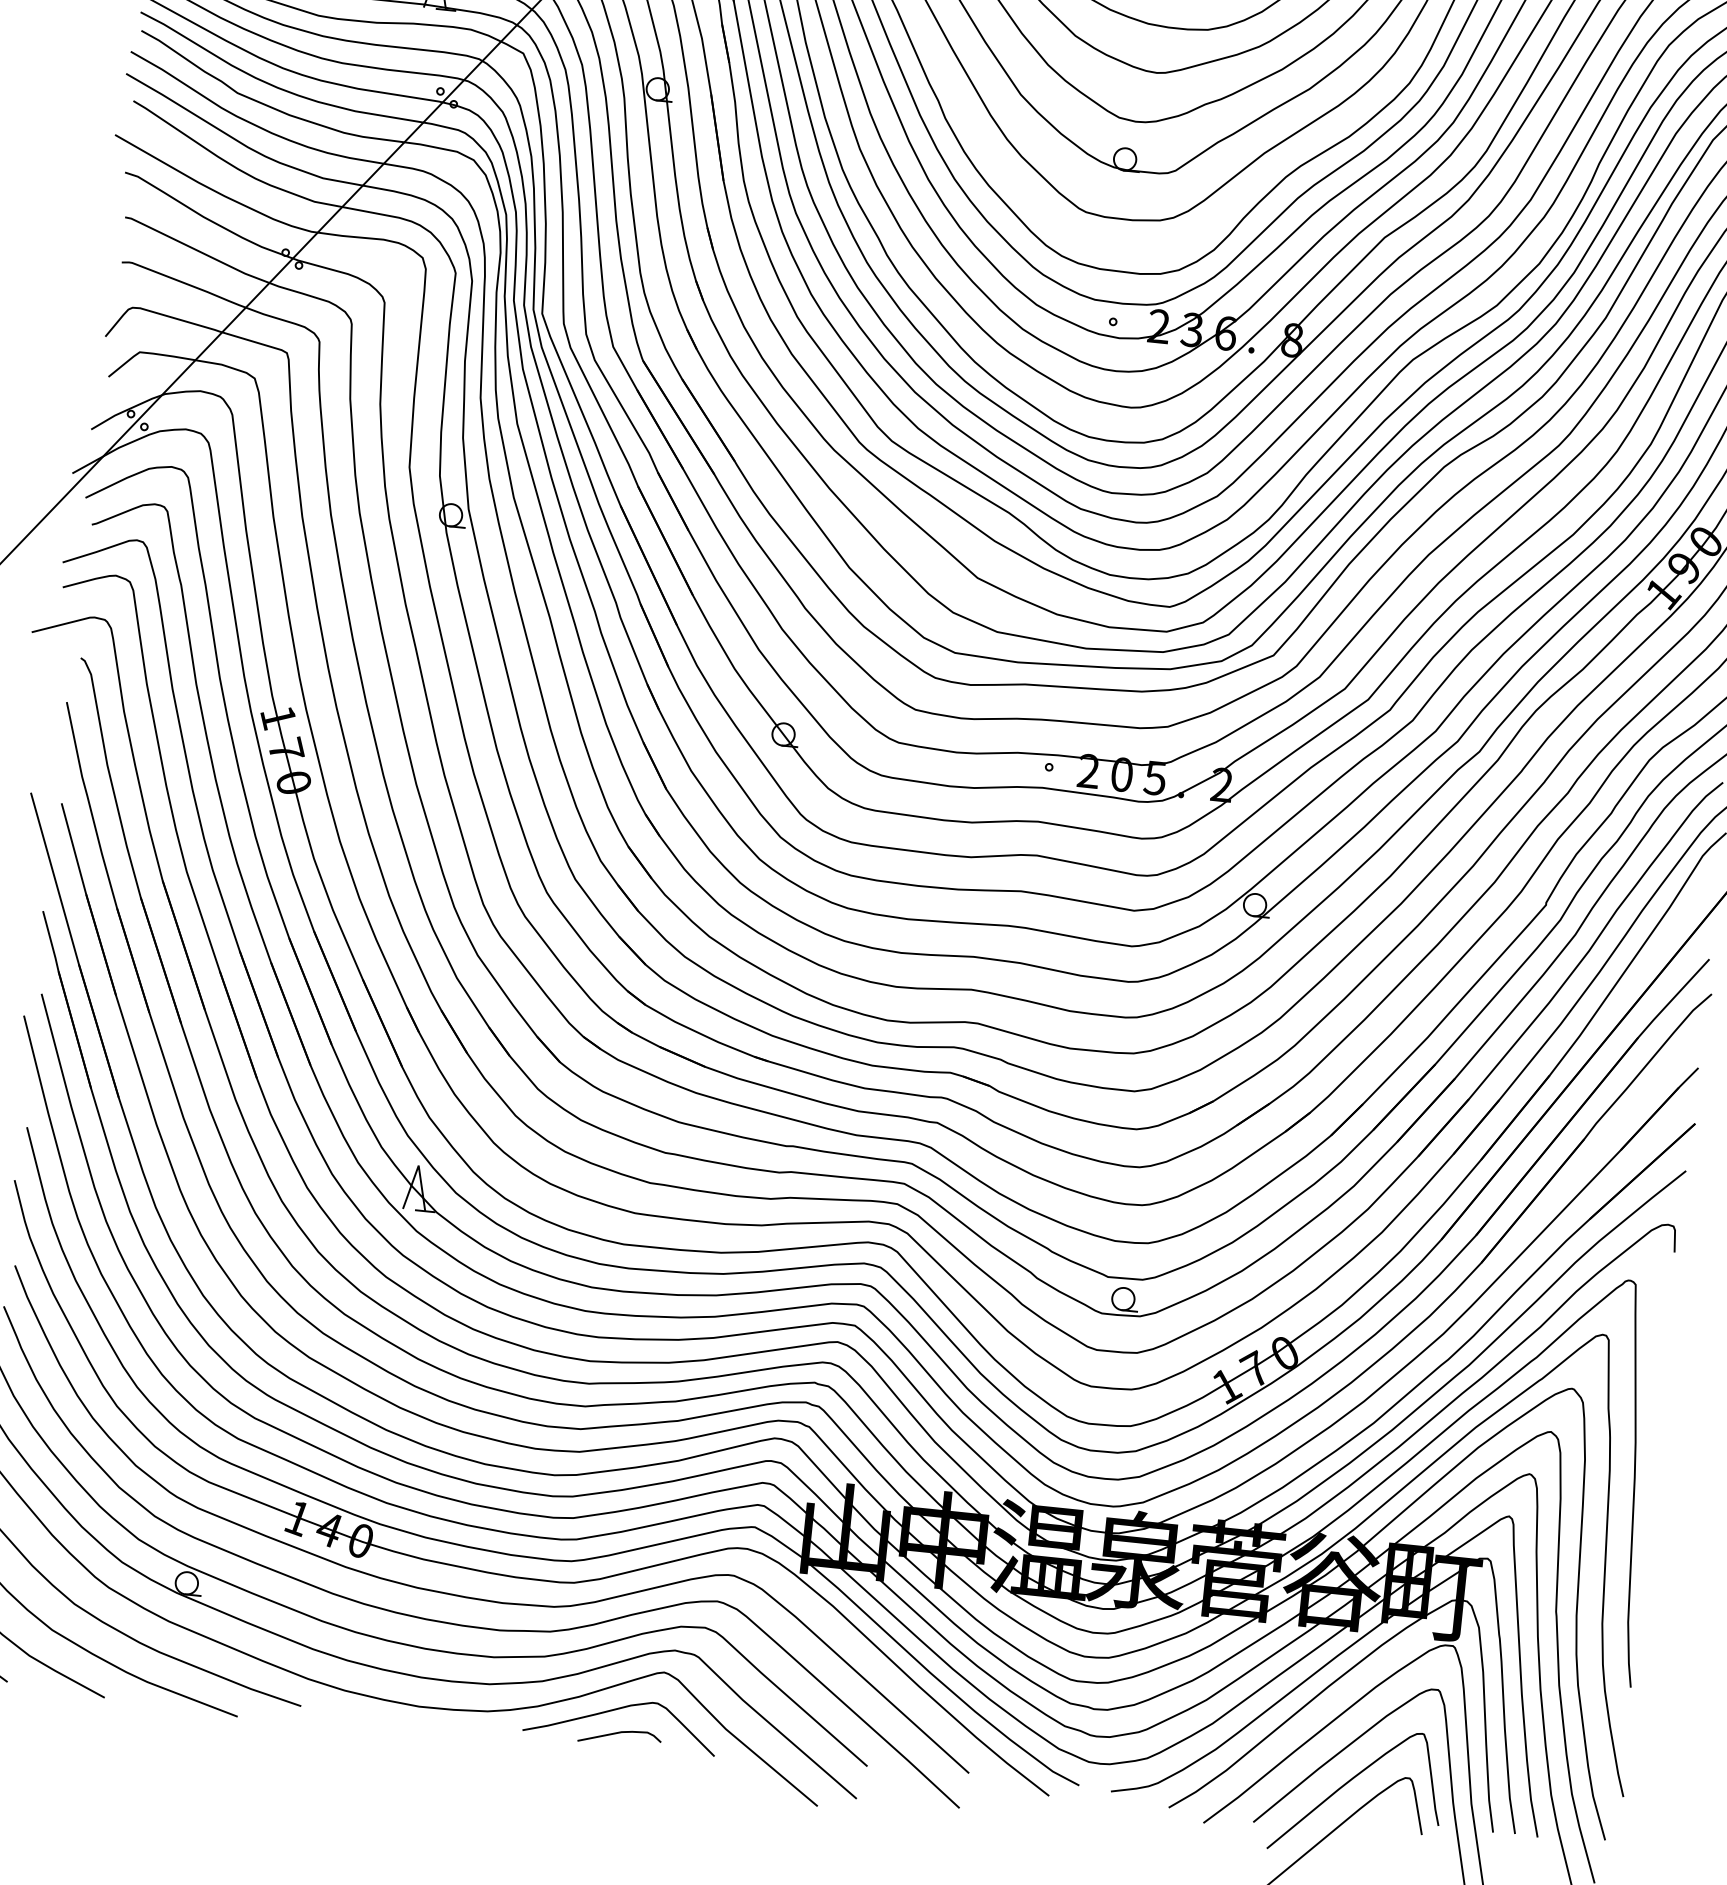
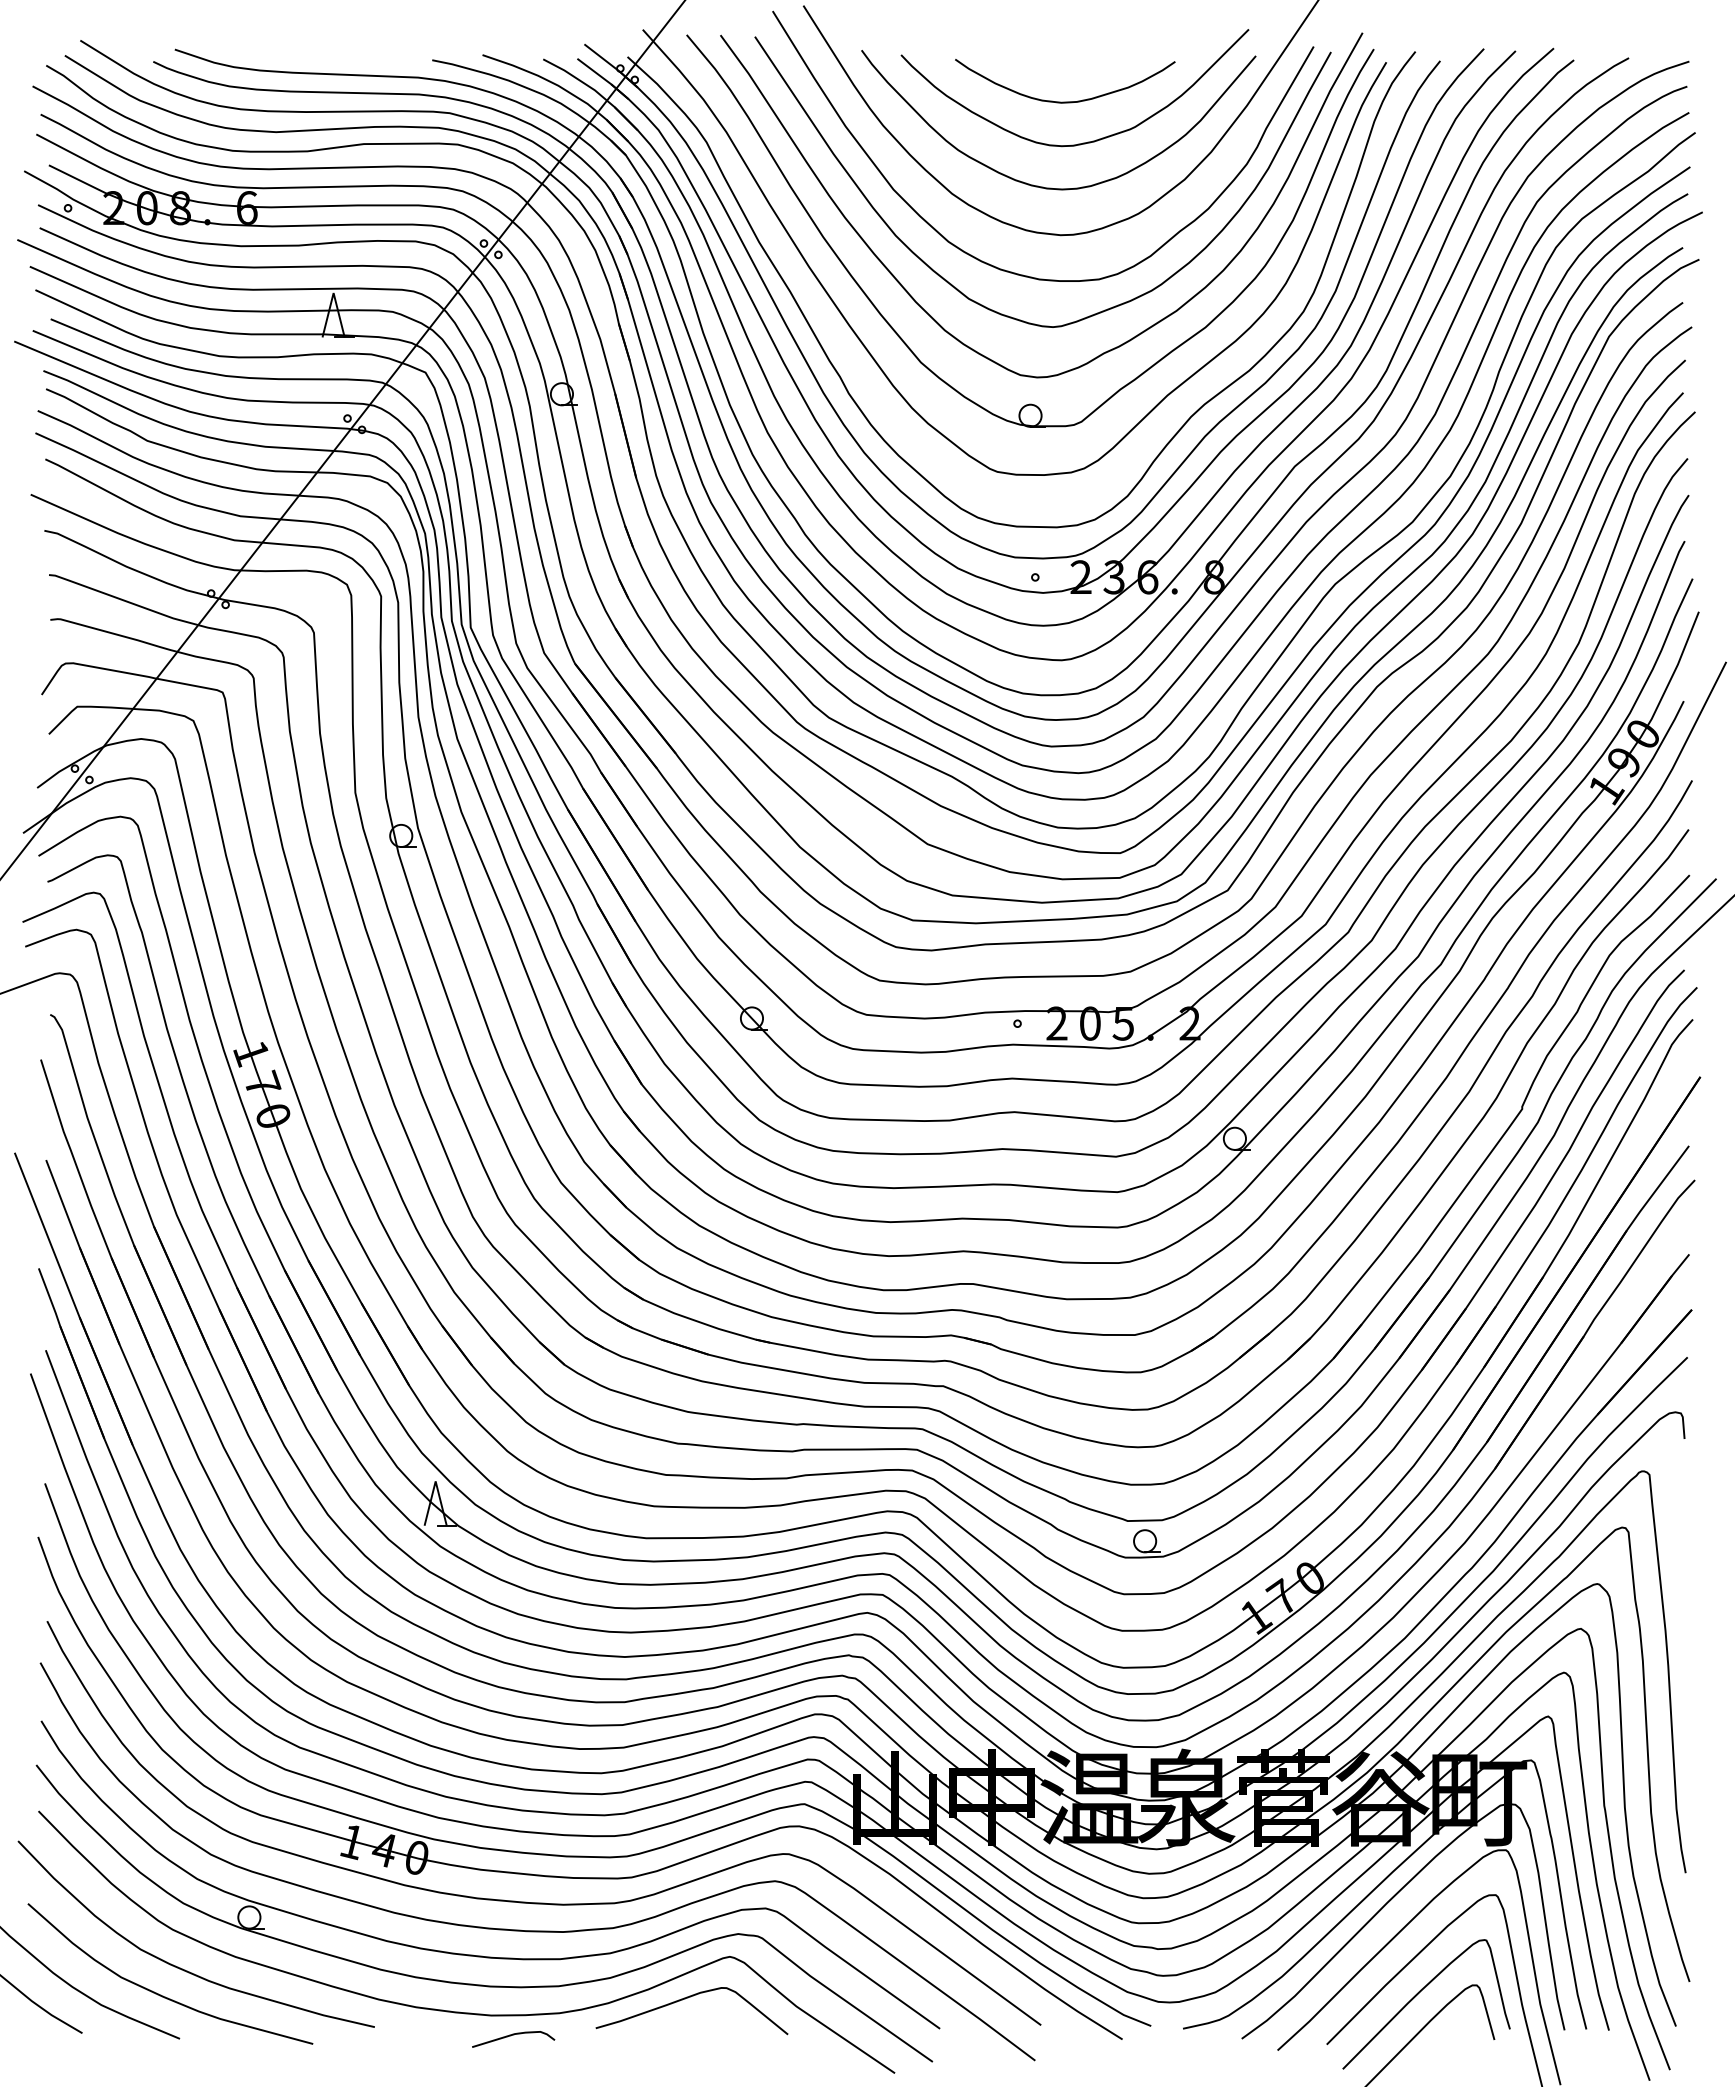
curve: (620, 1733) -> (513, 2035), moved

